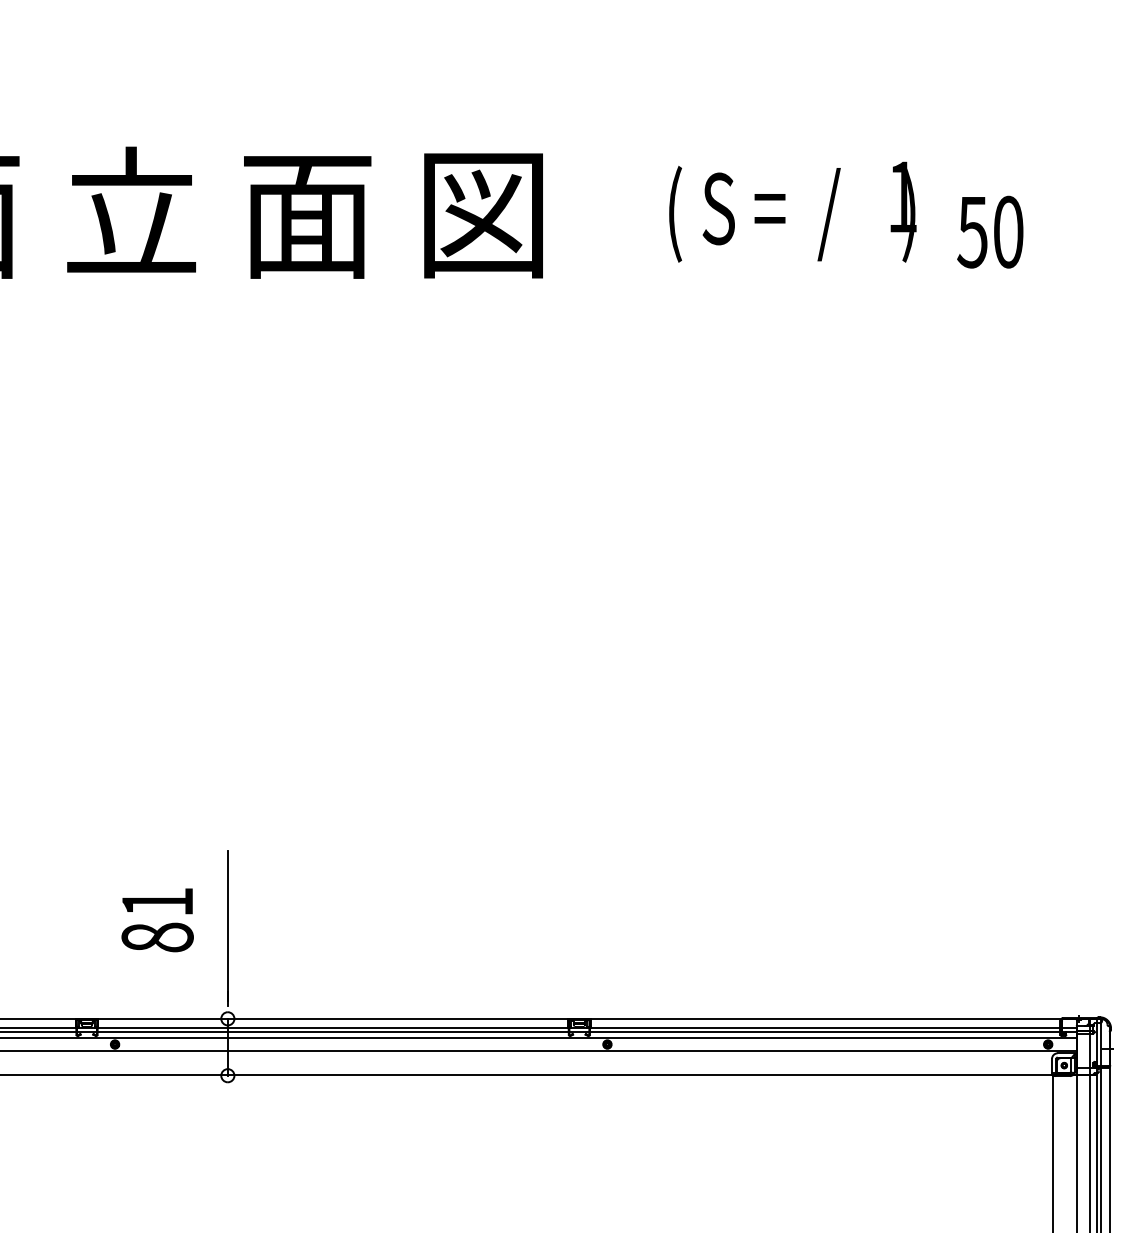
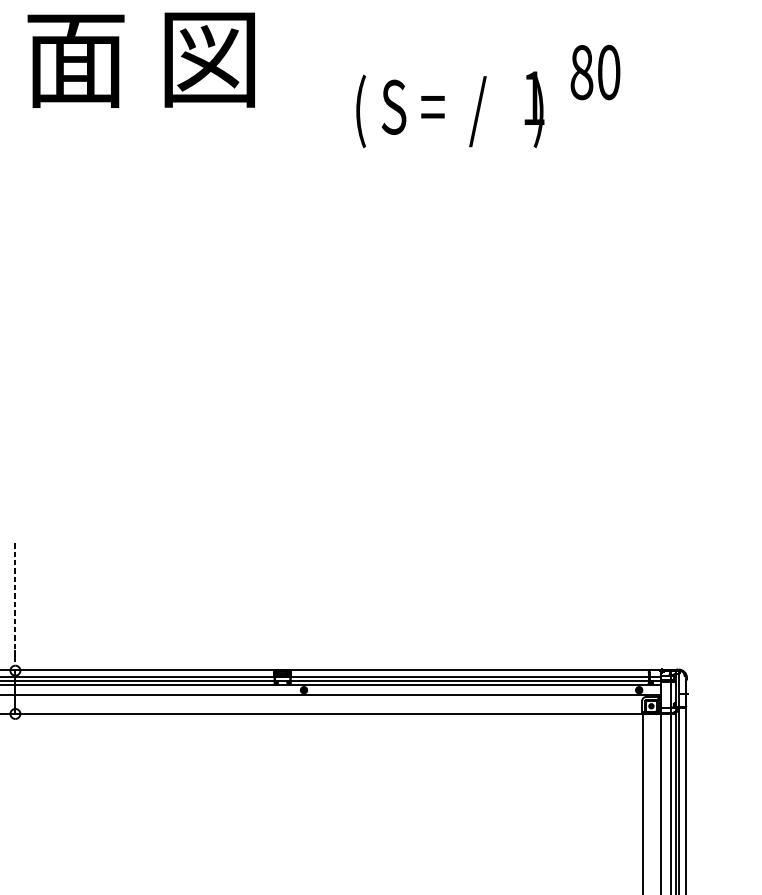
text: (792, 211) -> (450, 109), moved
text: (972, 232) -> (581, 72), 50 -> 80
line: (227, 925) -> (15, 599), solid -> dashed

